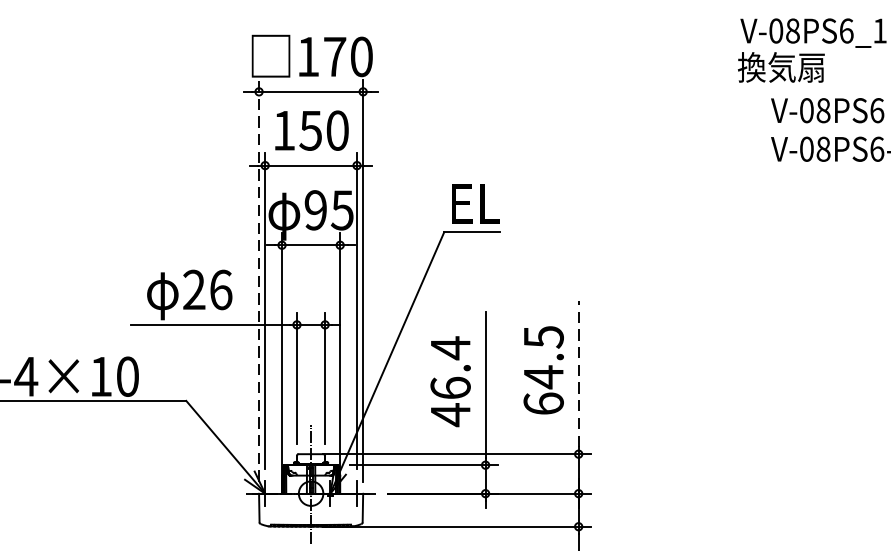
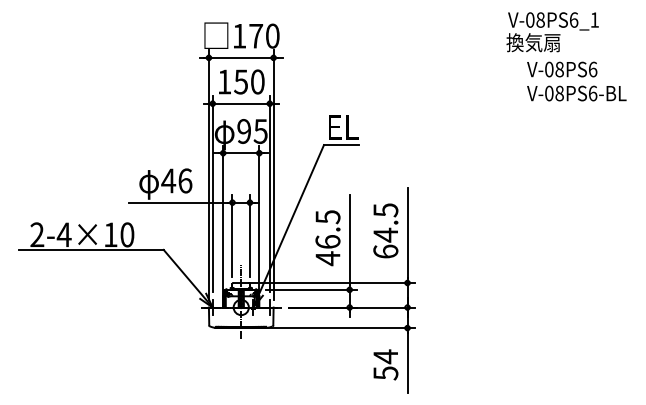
line: (258, 281) -> (208, 175), dashed -> solid
text: (193, 289) -> (168, 180), 26 -> 46
text: (449, 347) -> (327, 216), 46.4 -> 46.5
line: (578, 372) -> (407, 232), dashed -> solid

